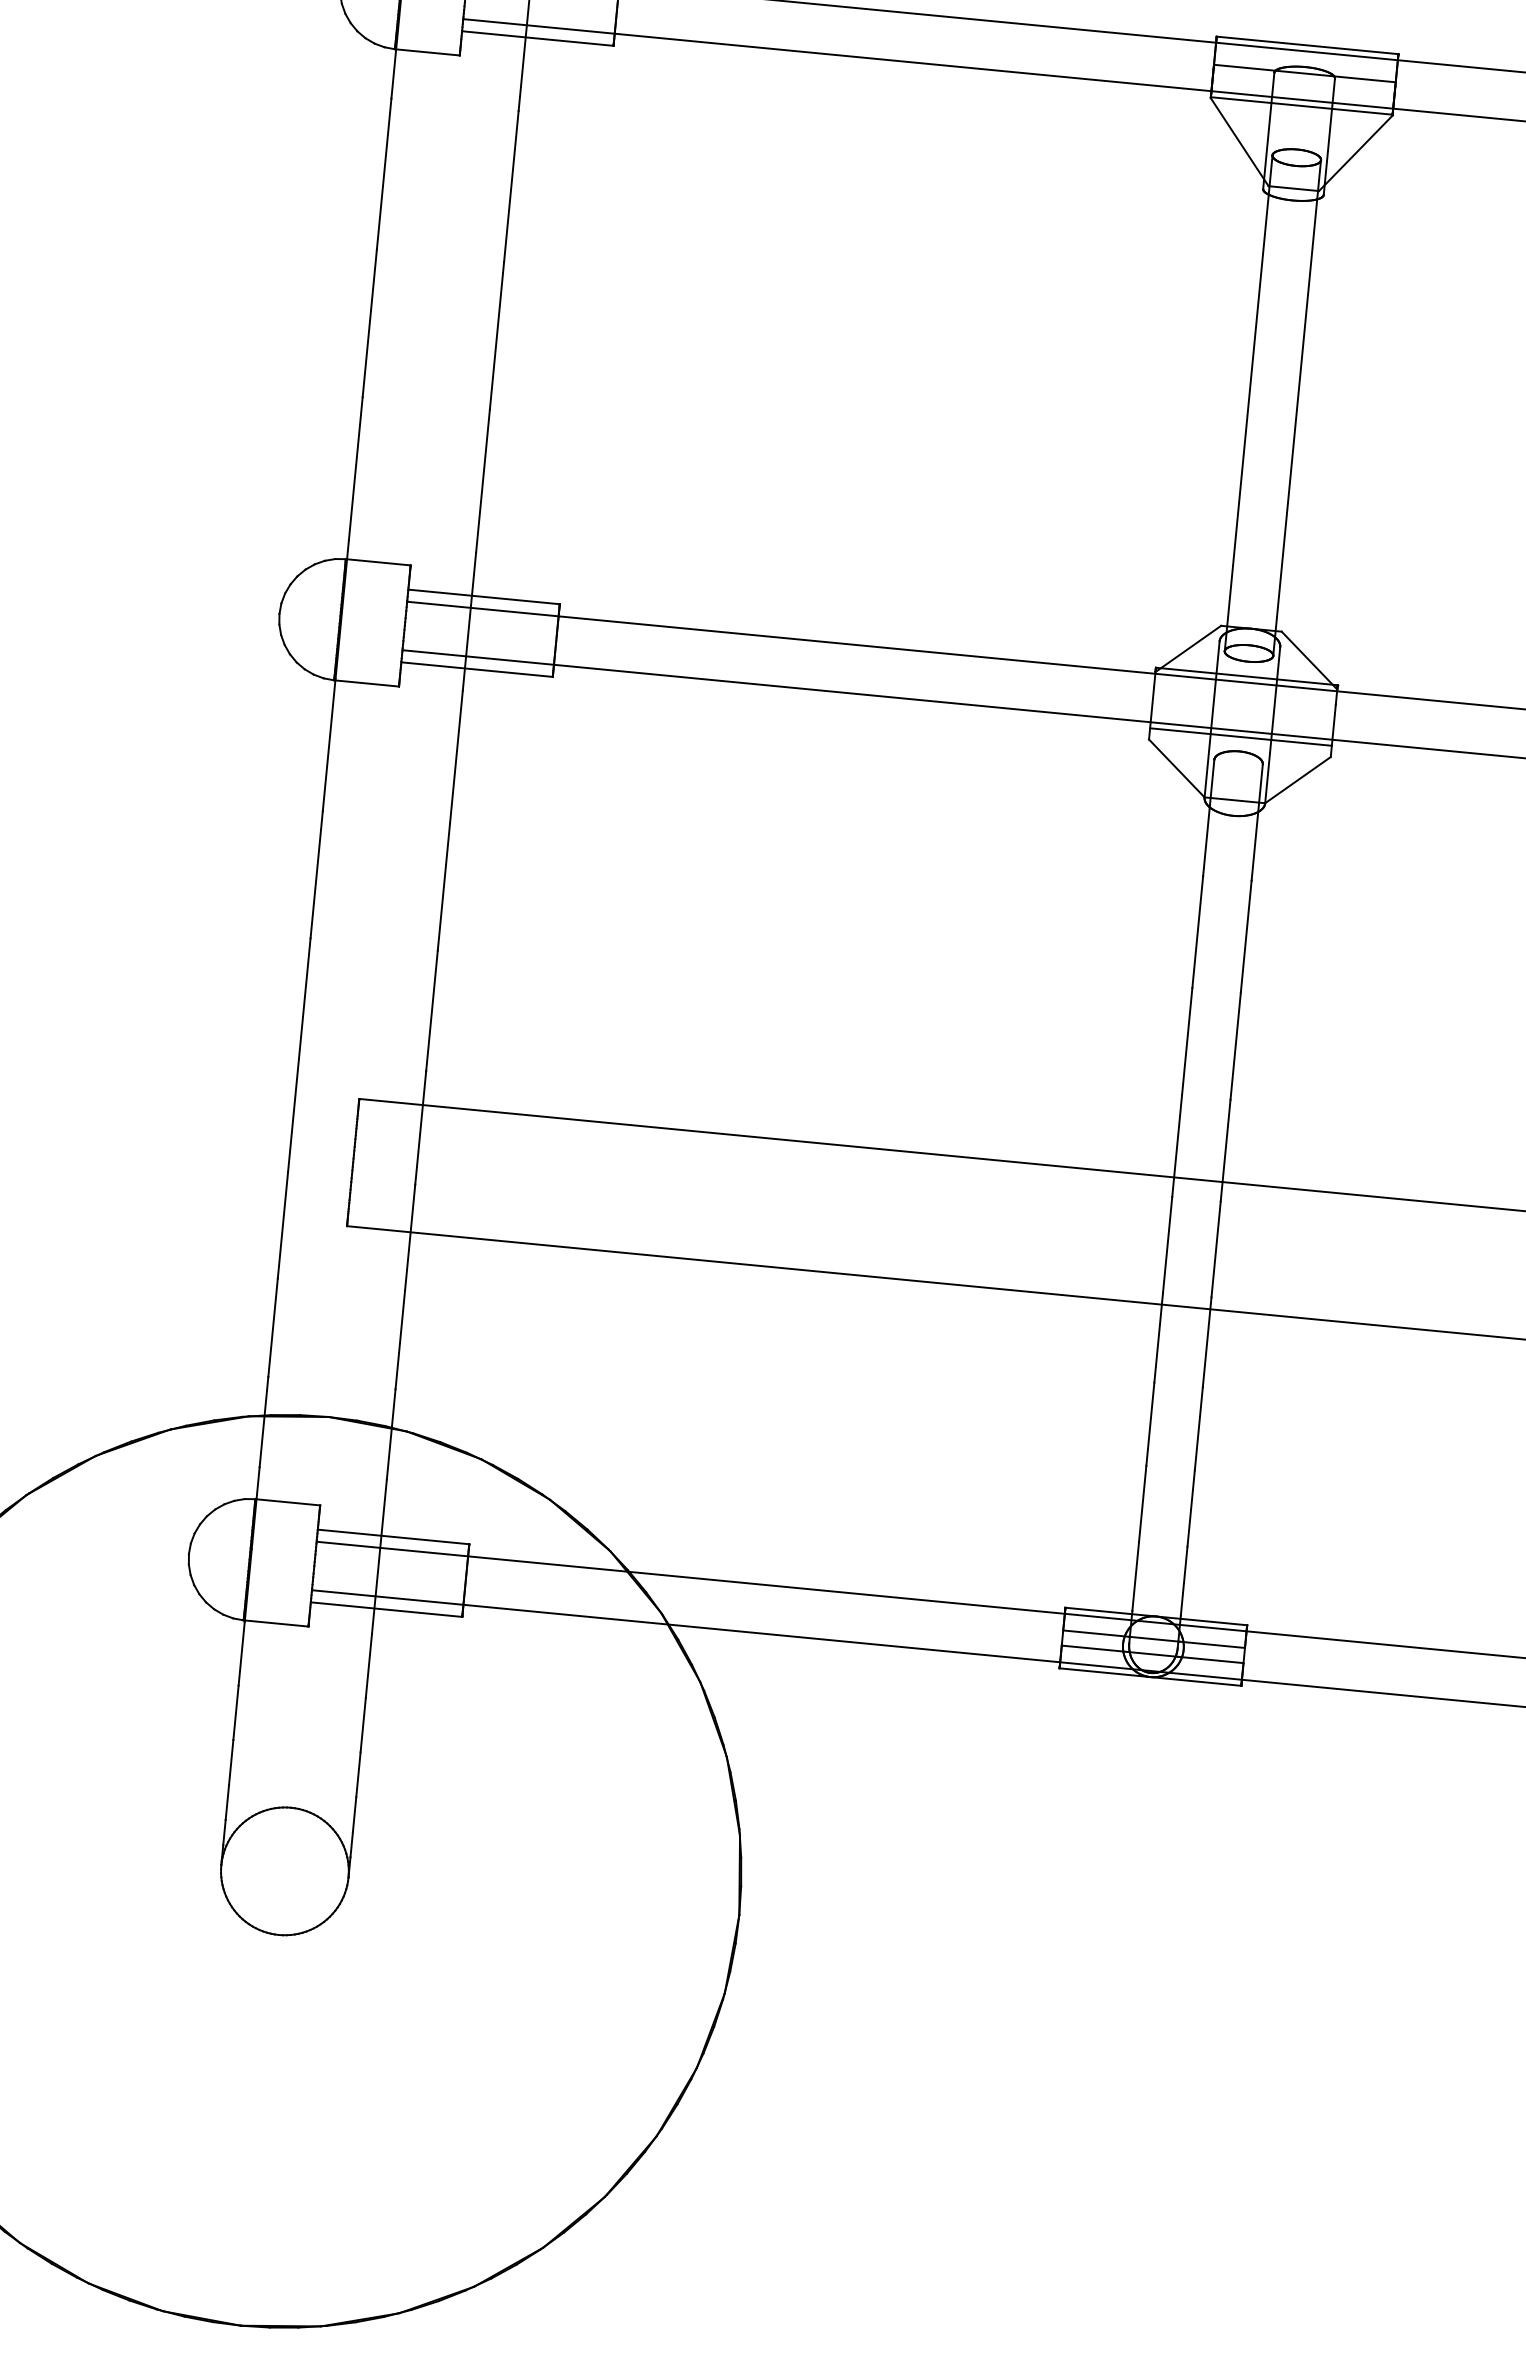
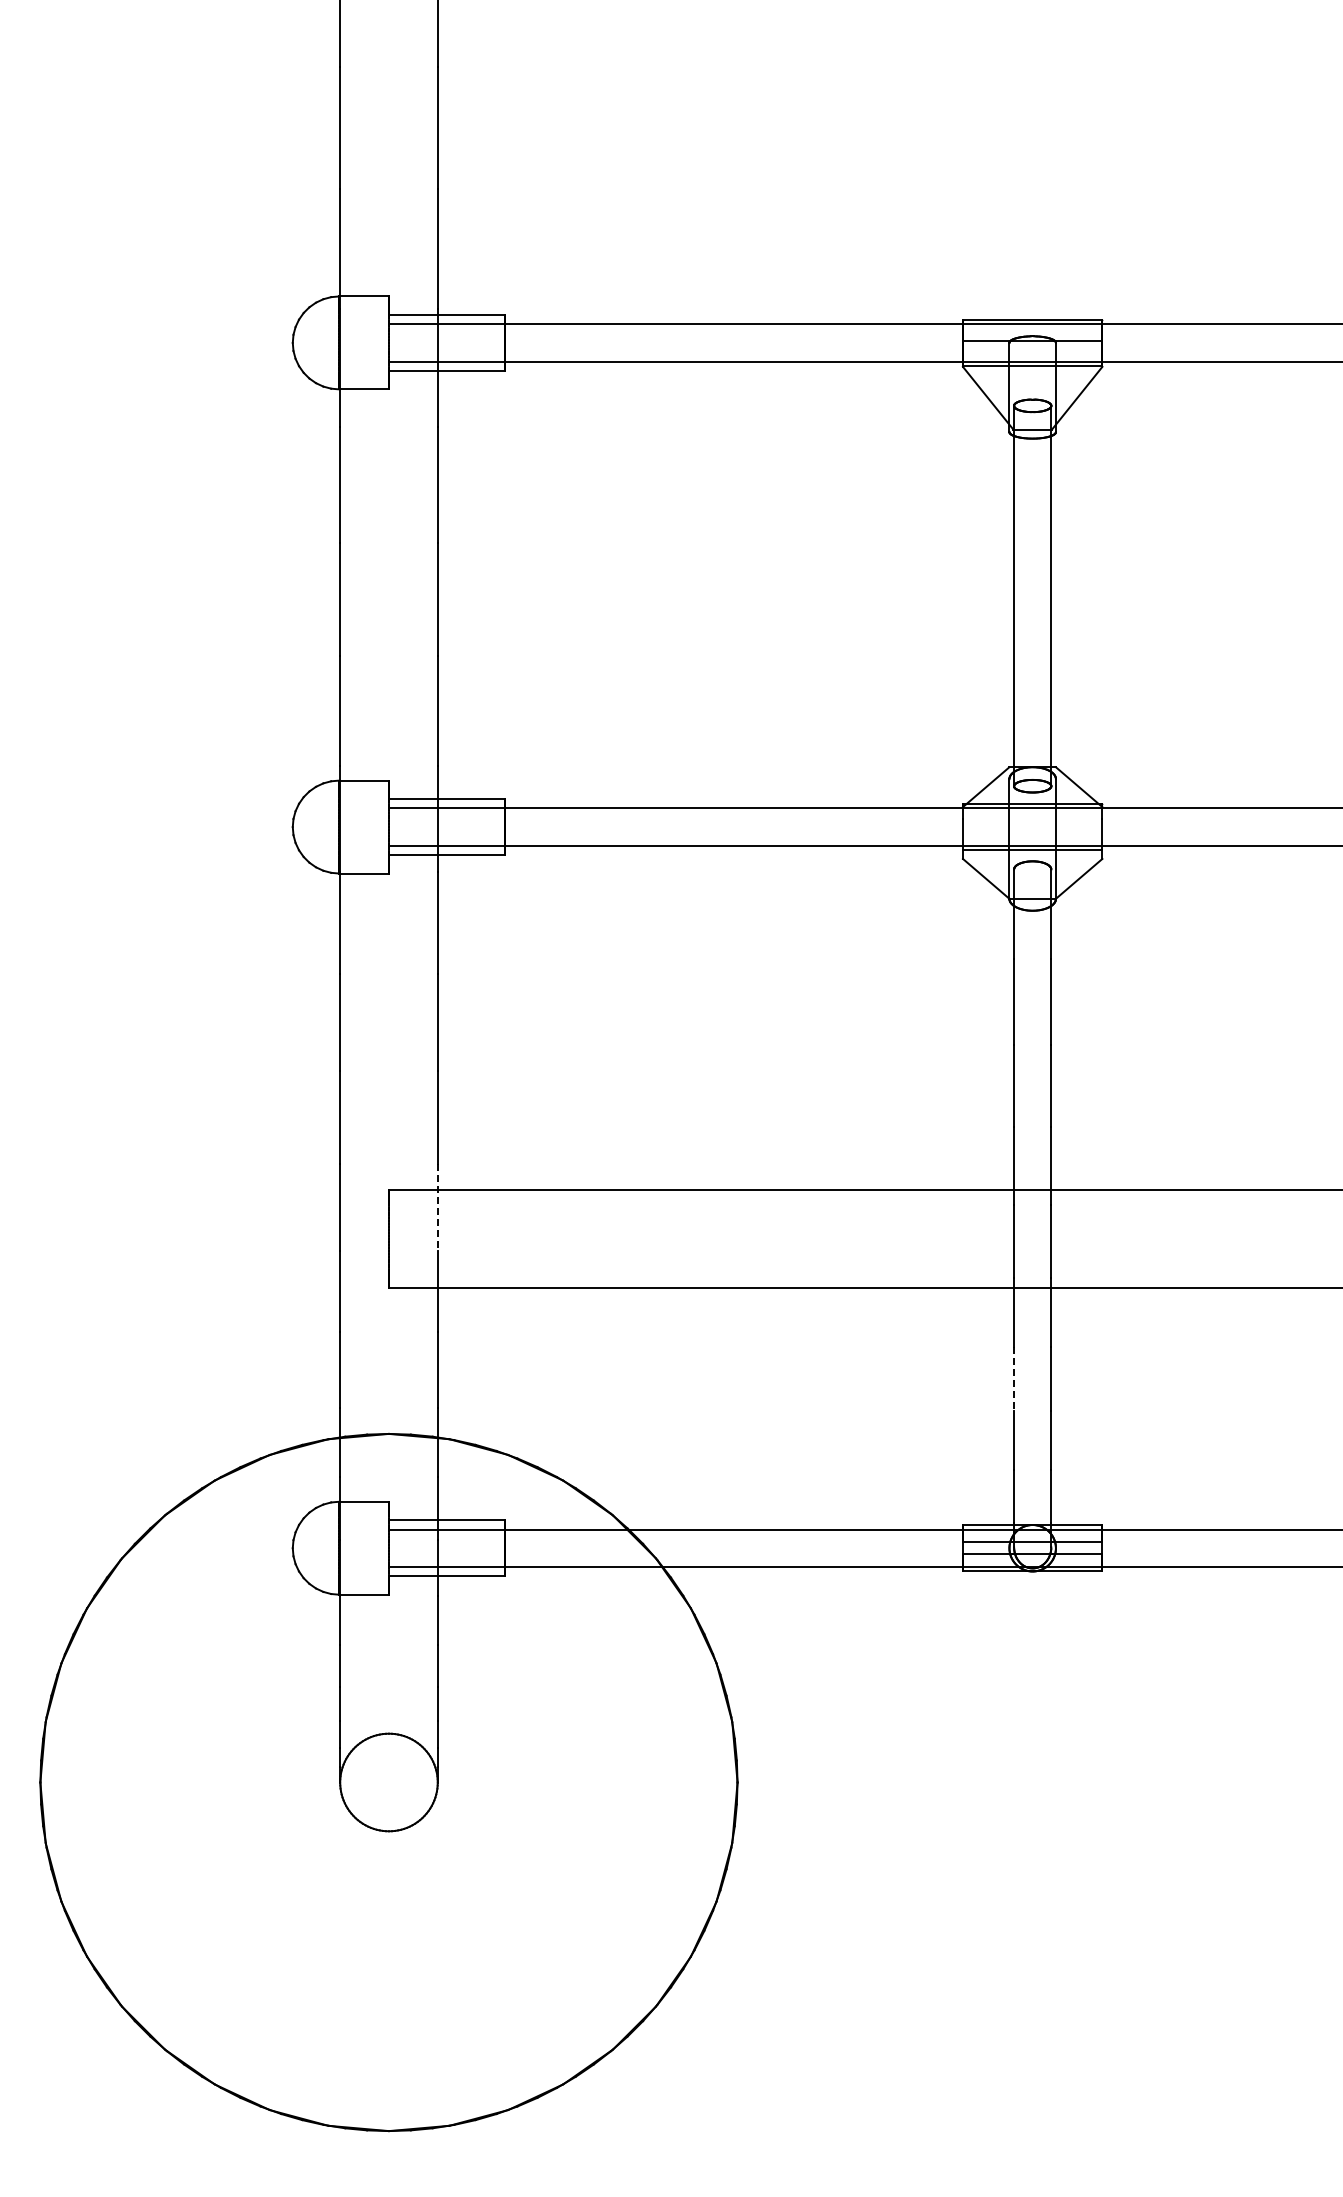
line: (420, 1127) -> (437, 1207), solid -> dashed
line: (1150, 1424) -> (1014, 1379), solid -> dashed

